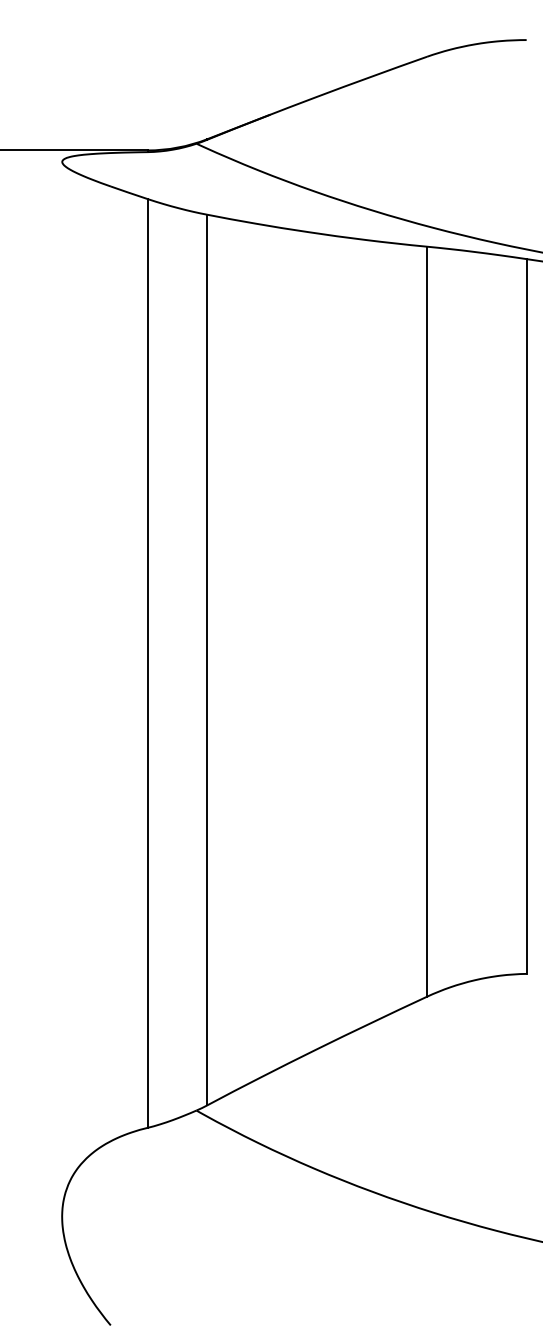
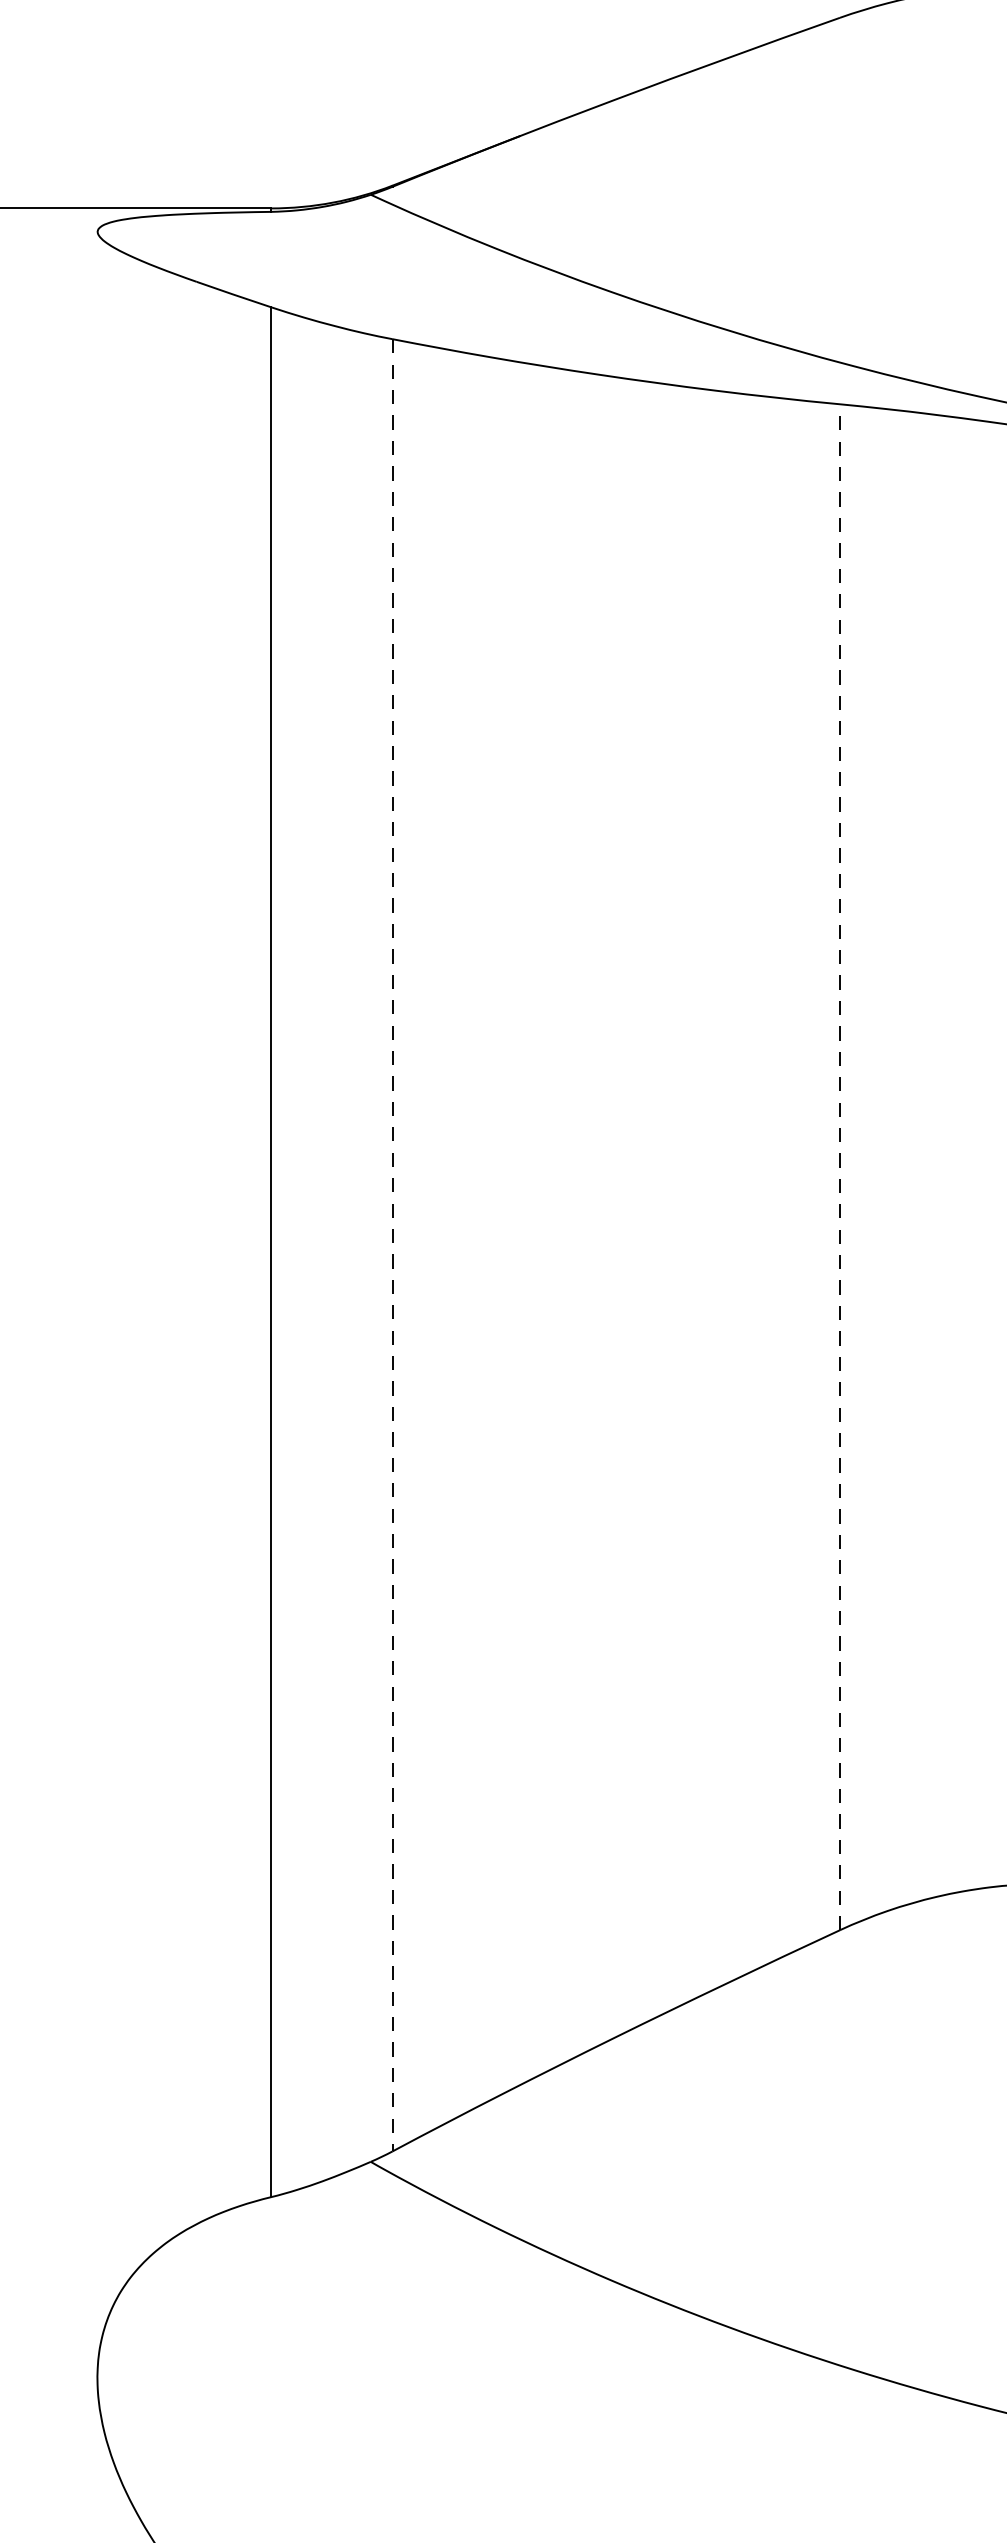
line: (427, 621) -> (840, 1166), solid -> dashed
line: (207, 660) -> (393, 1246), solid -> dashed

